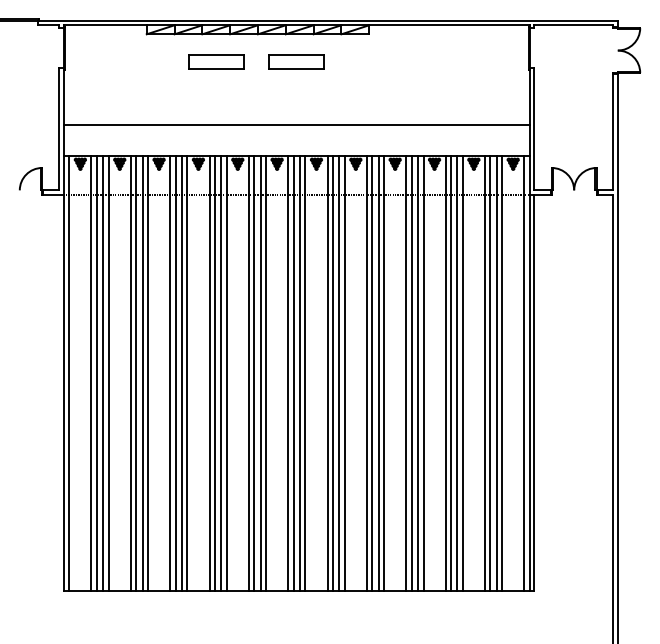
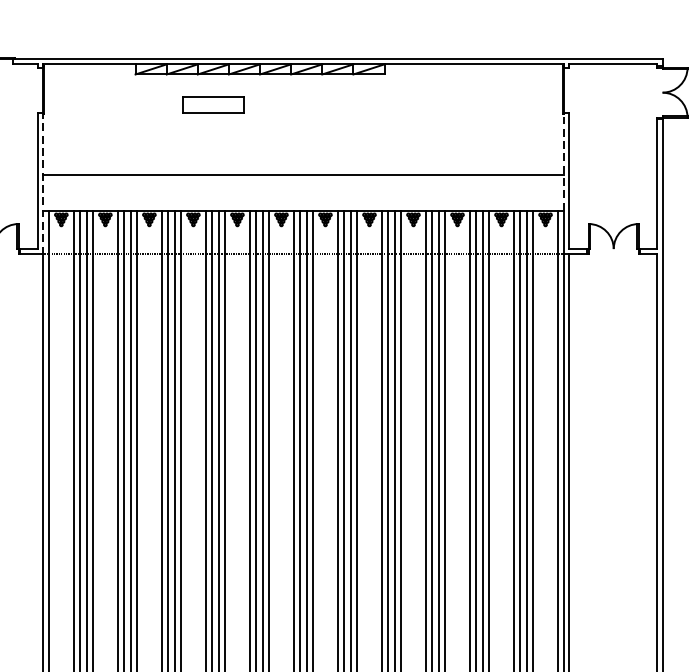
part: (296, 61) -> (303, 104), removed
line: (529, 112) -> (563, 161), solid -> dashed
line: (63, 131) -> (42, 183), solid -> dashed

